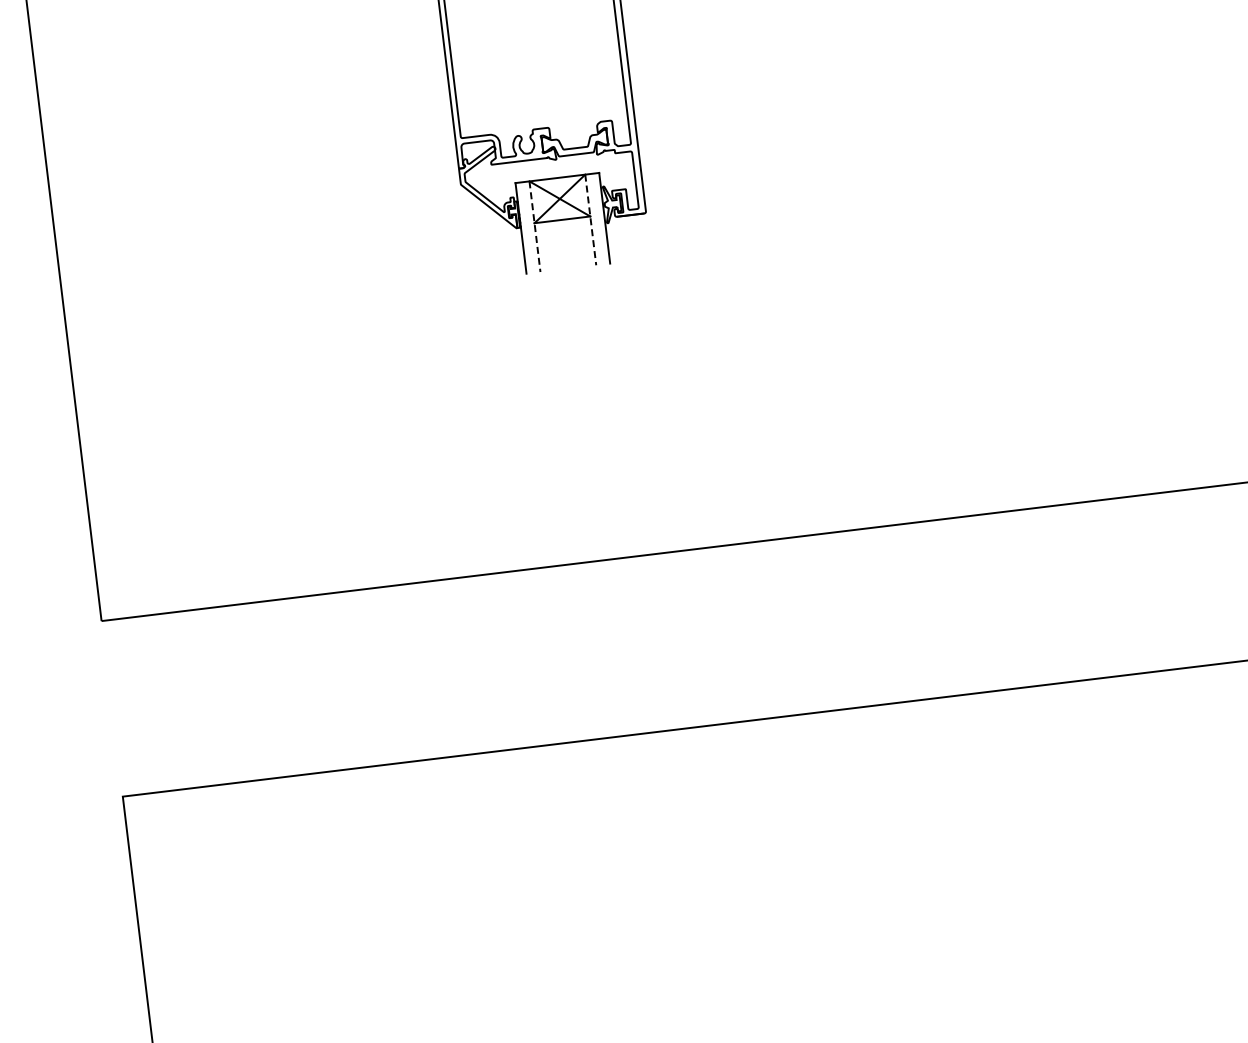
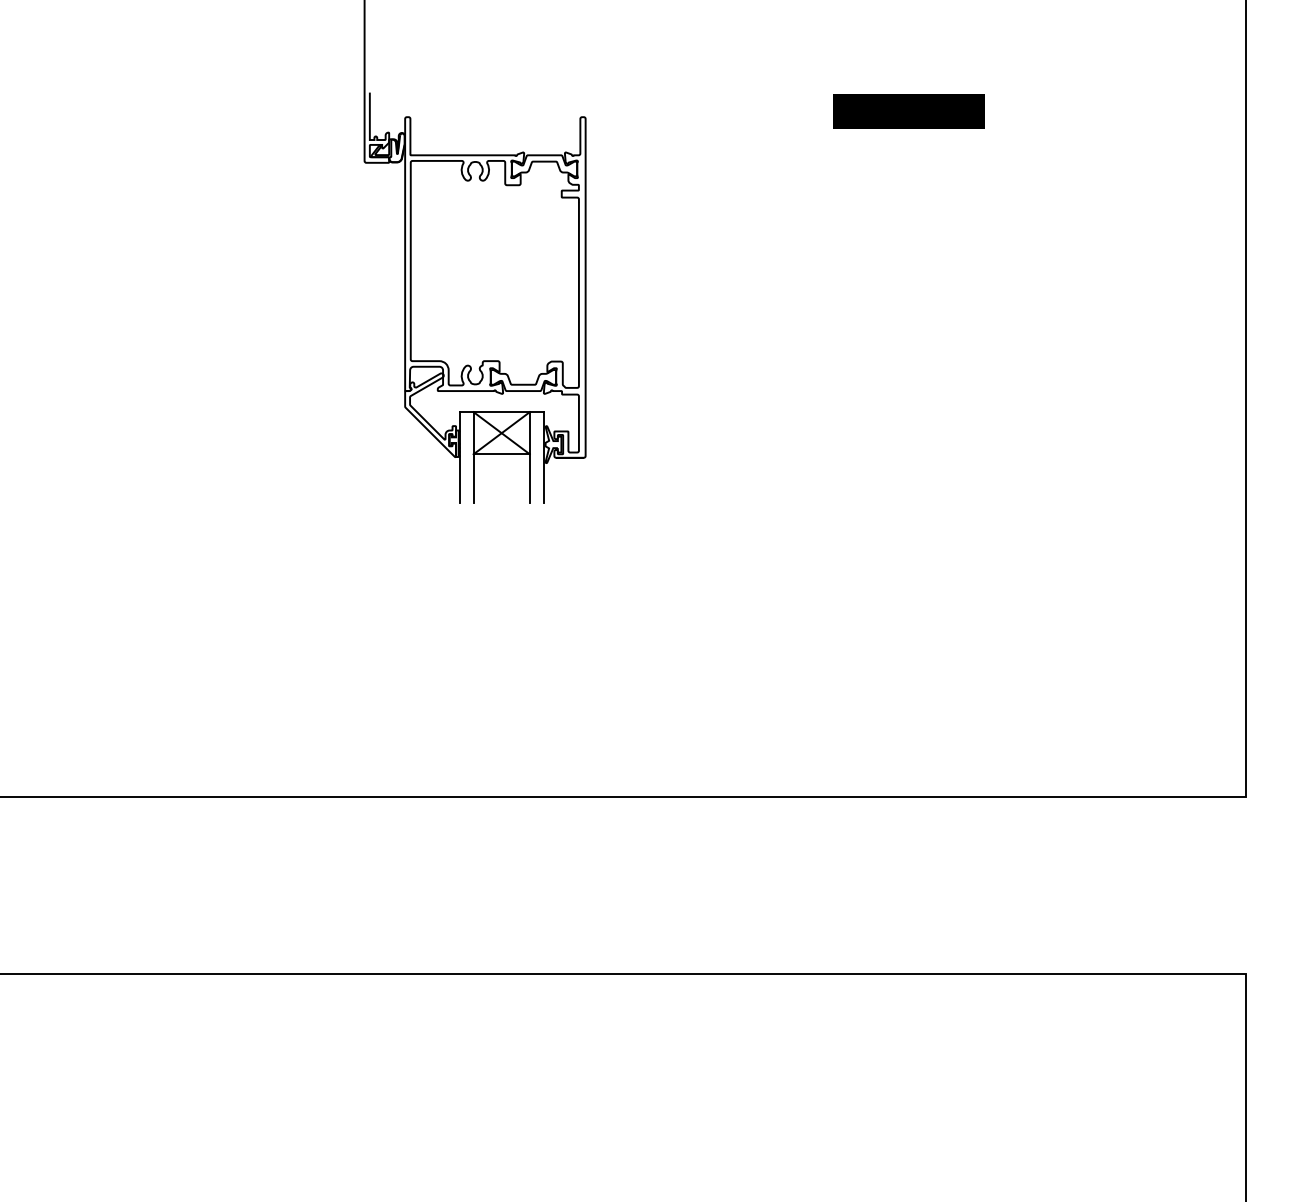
line: (590, 219) -> (529, 457), dashed -> solid
line: (534, 226) -> (473, 457), dashed -> solid

